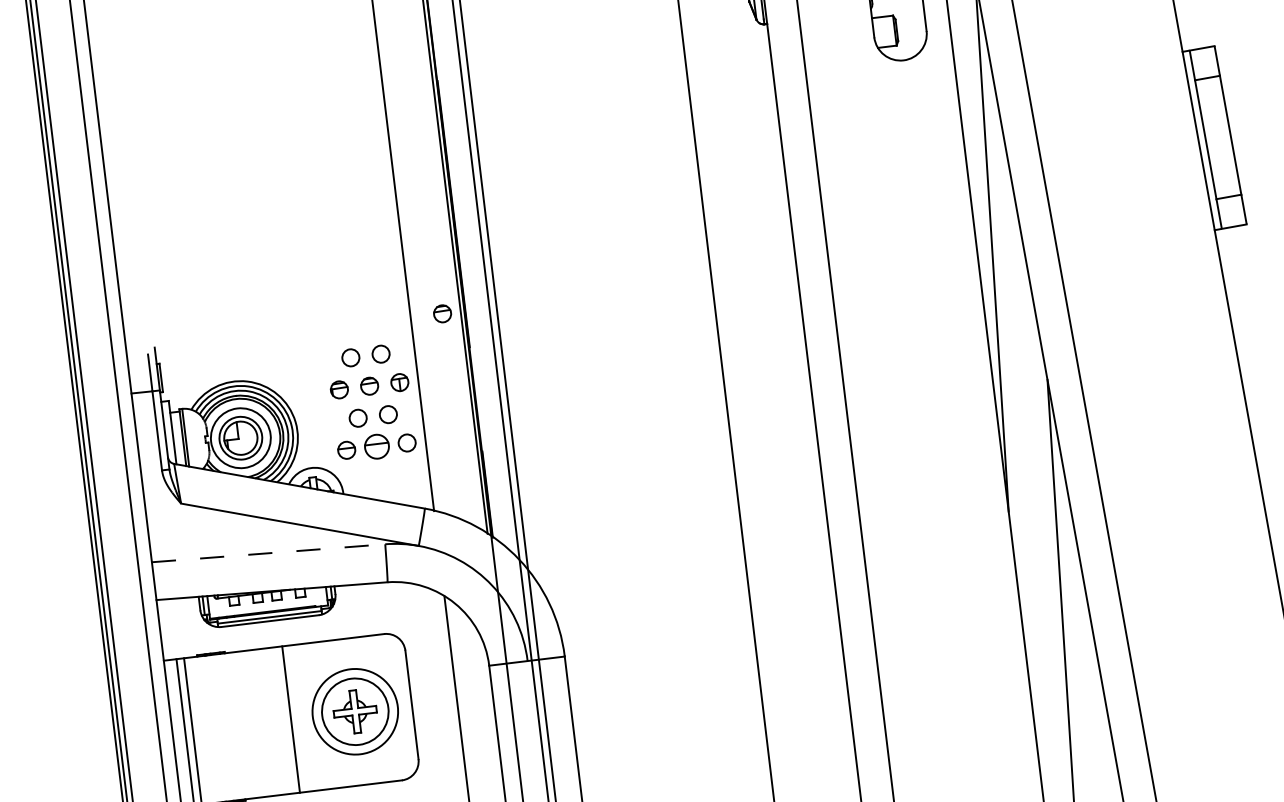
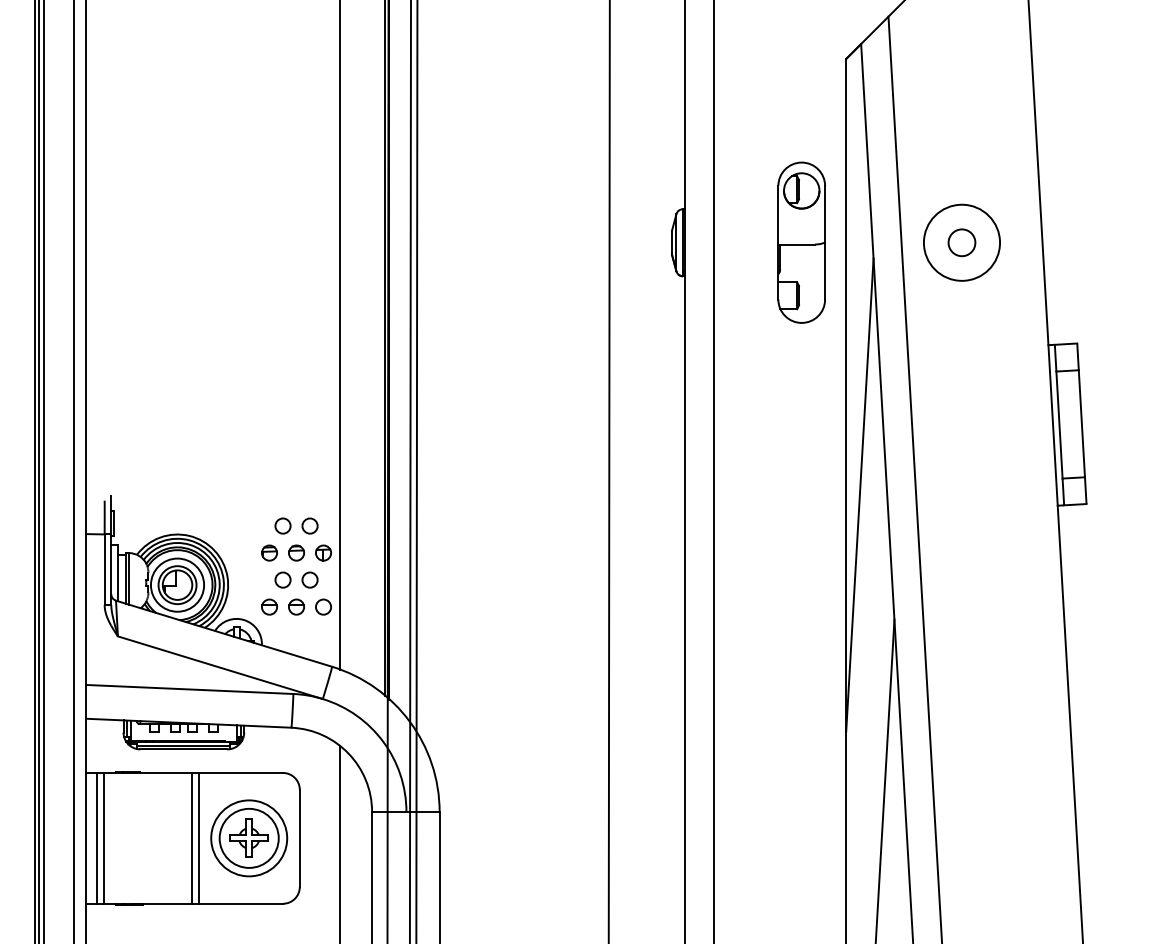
part: (442, 313) -> (368, 496), removed
part: (376, 445) -> (296, 606), size x0.71
line: (268, 553) -> (189, 689), dashed -> solid
line: (298, 717) -> (198, 837), added

